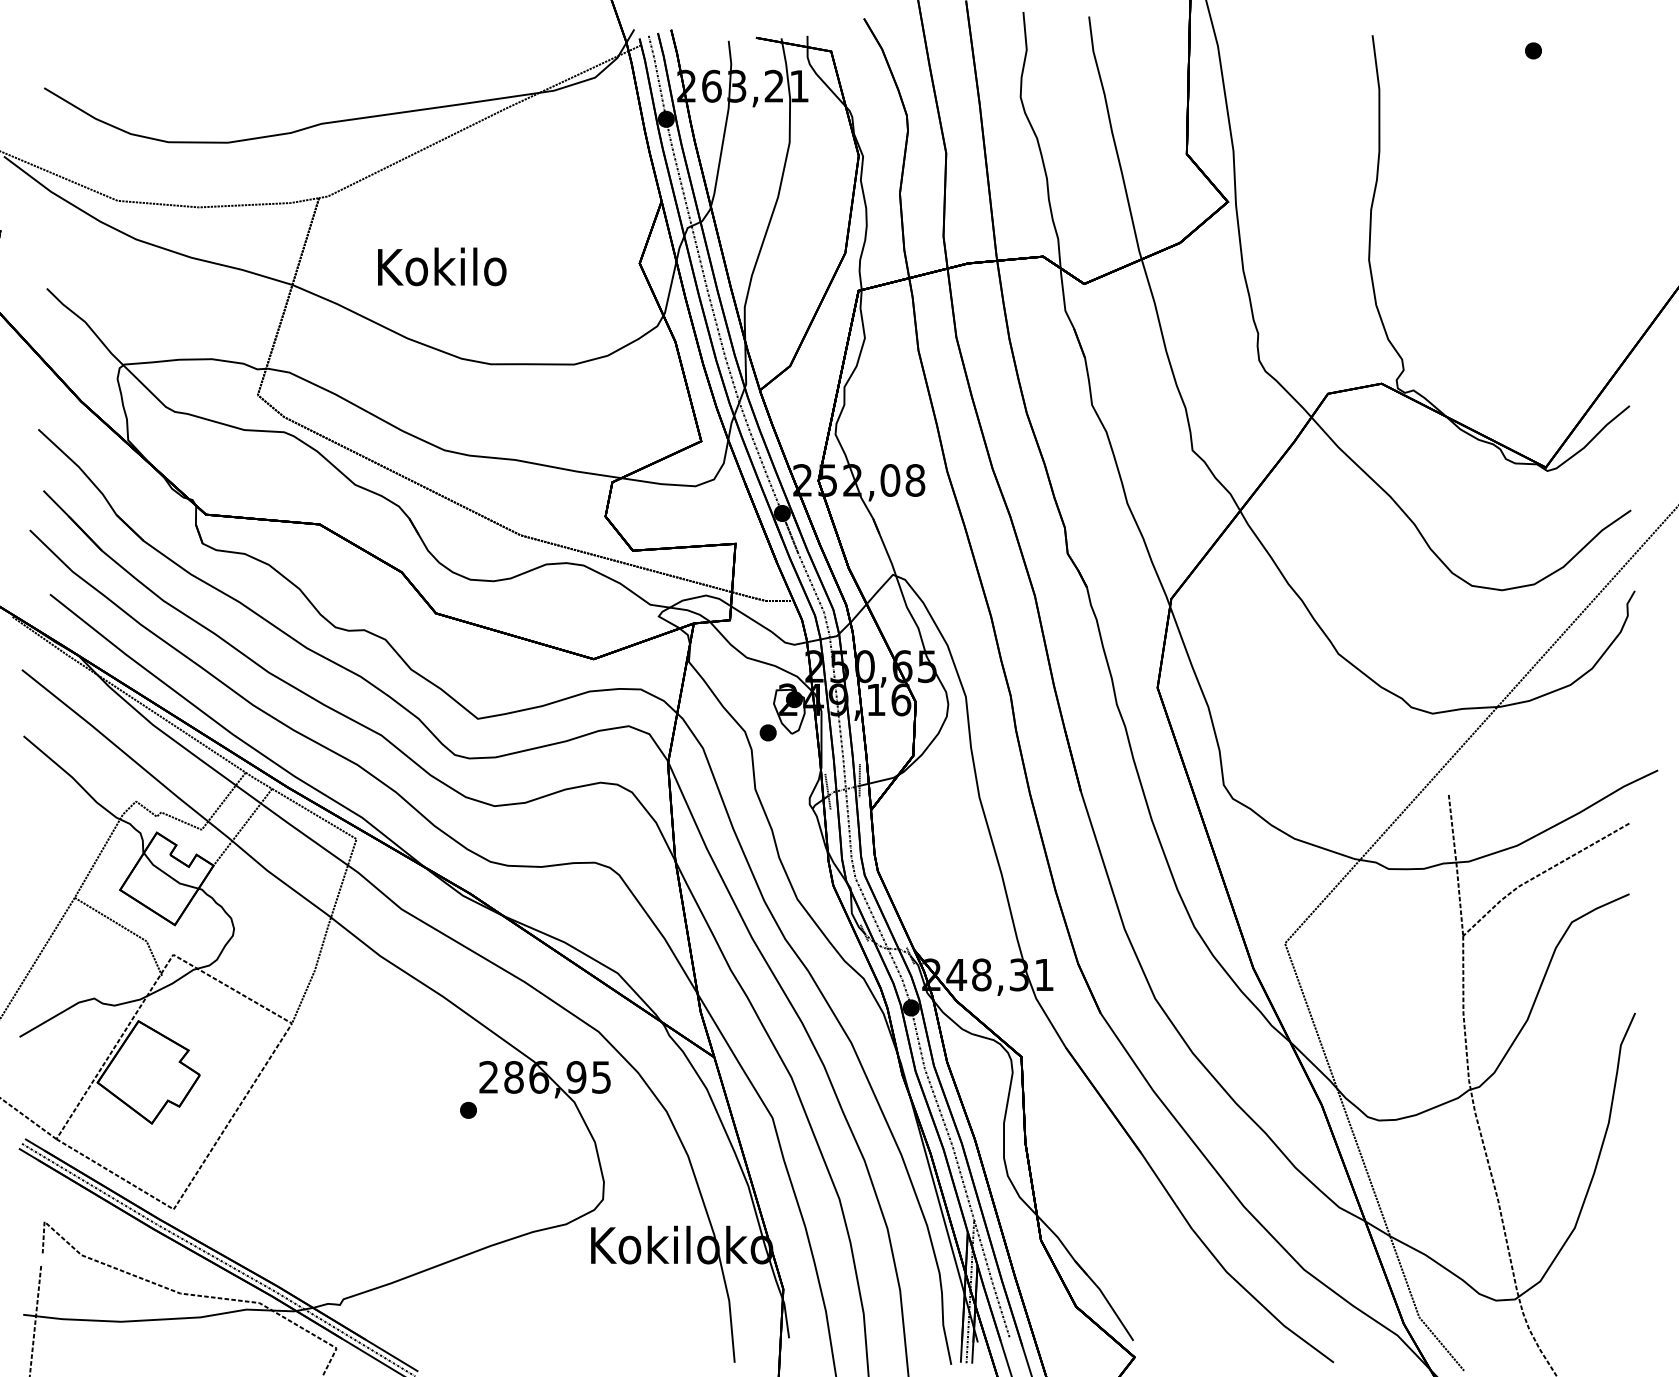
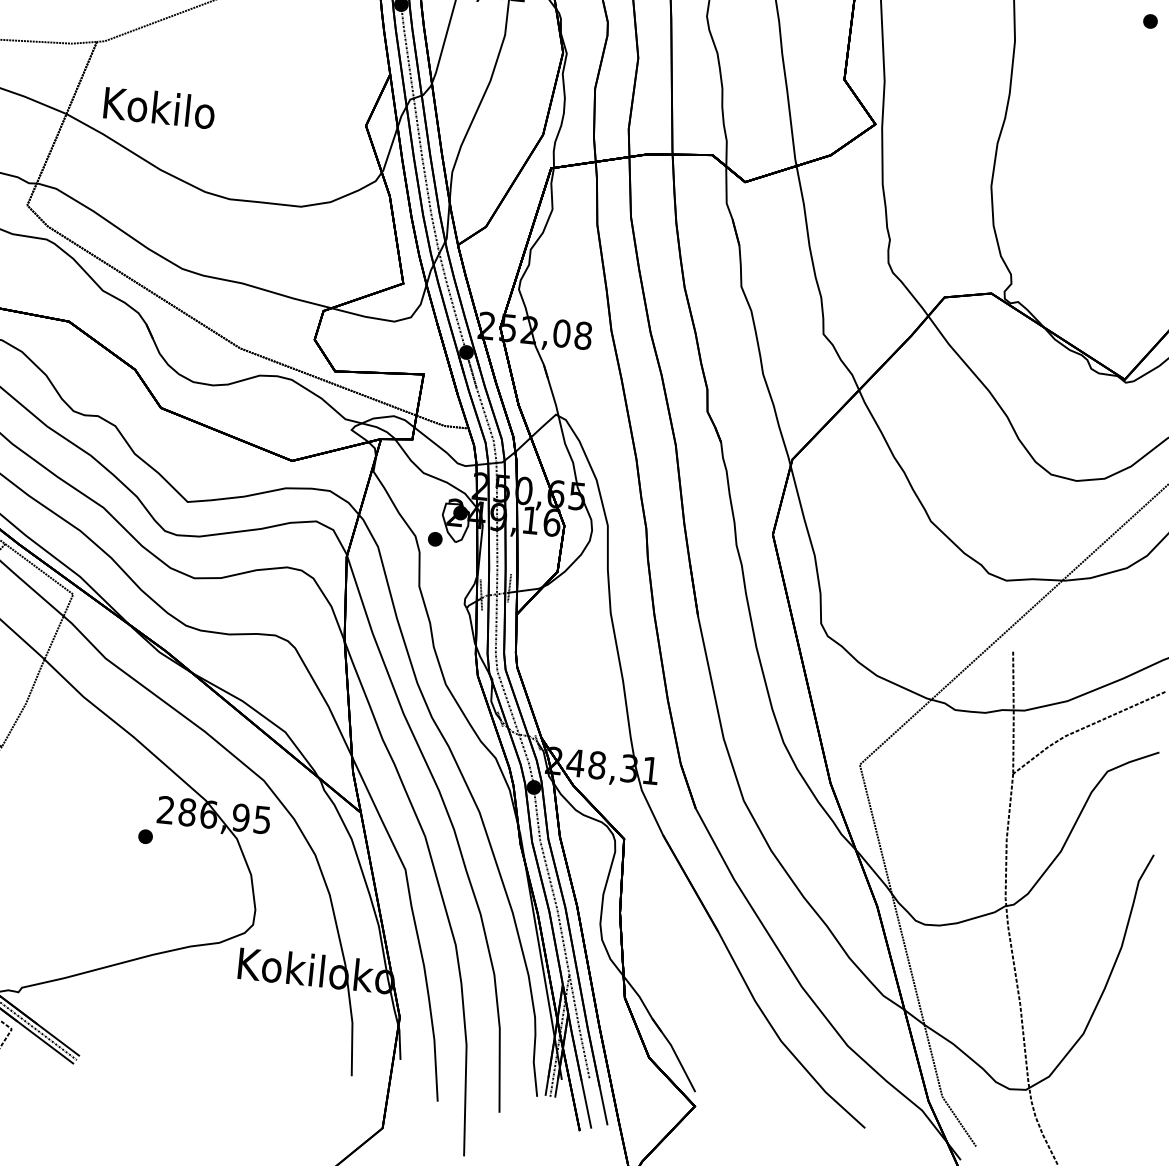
text: (442, 266) -> (159, 107), moved

